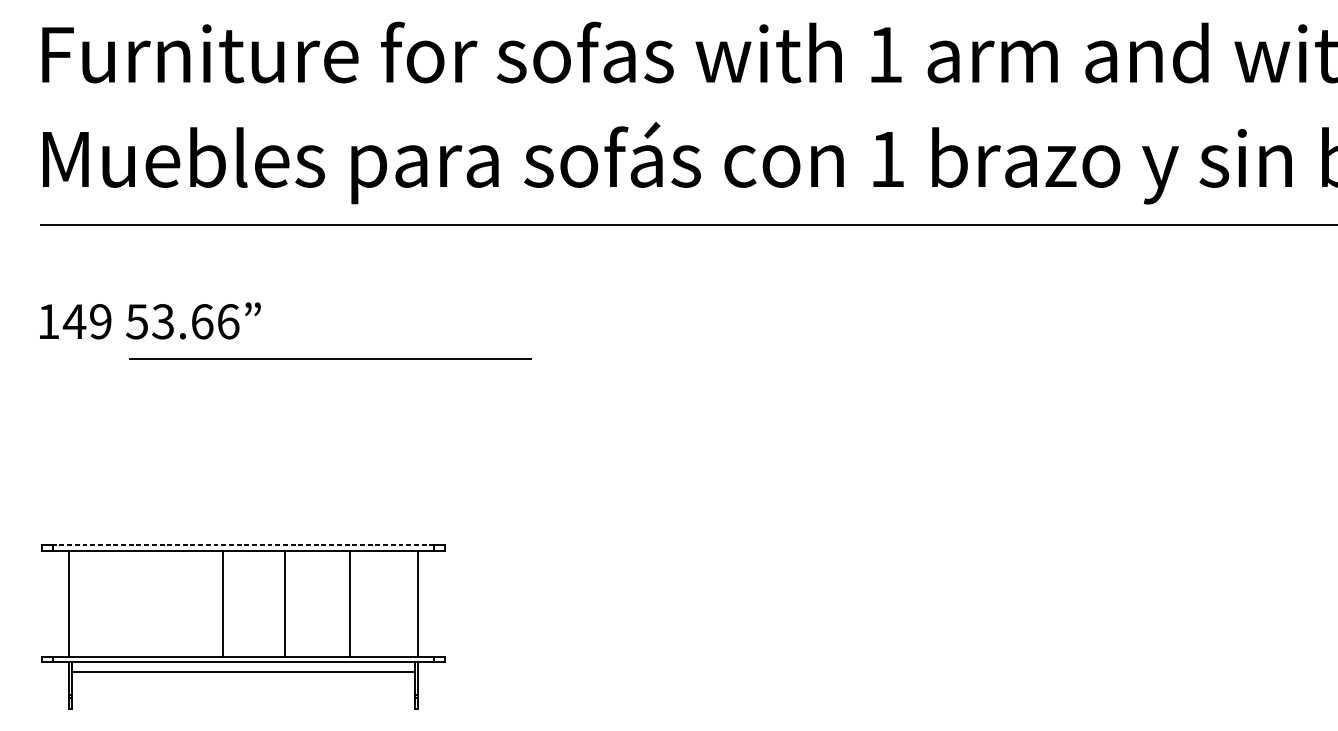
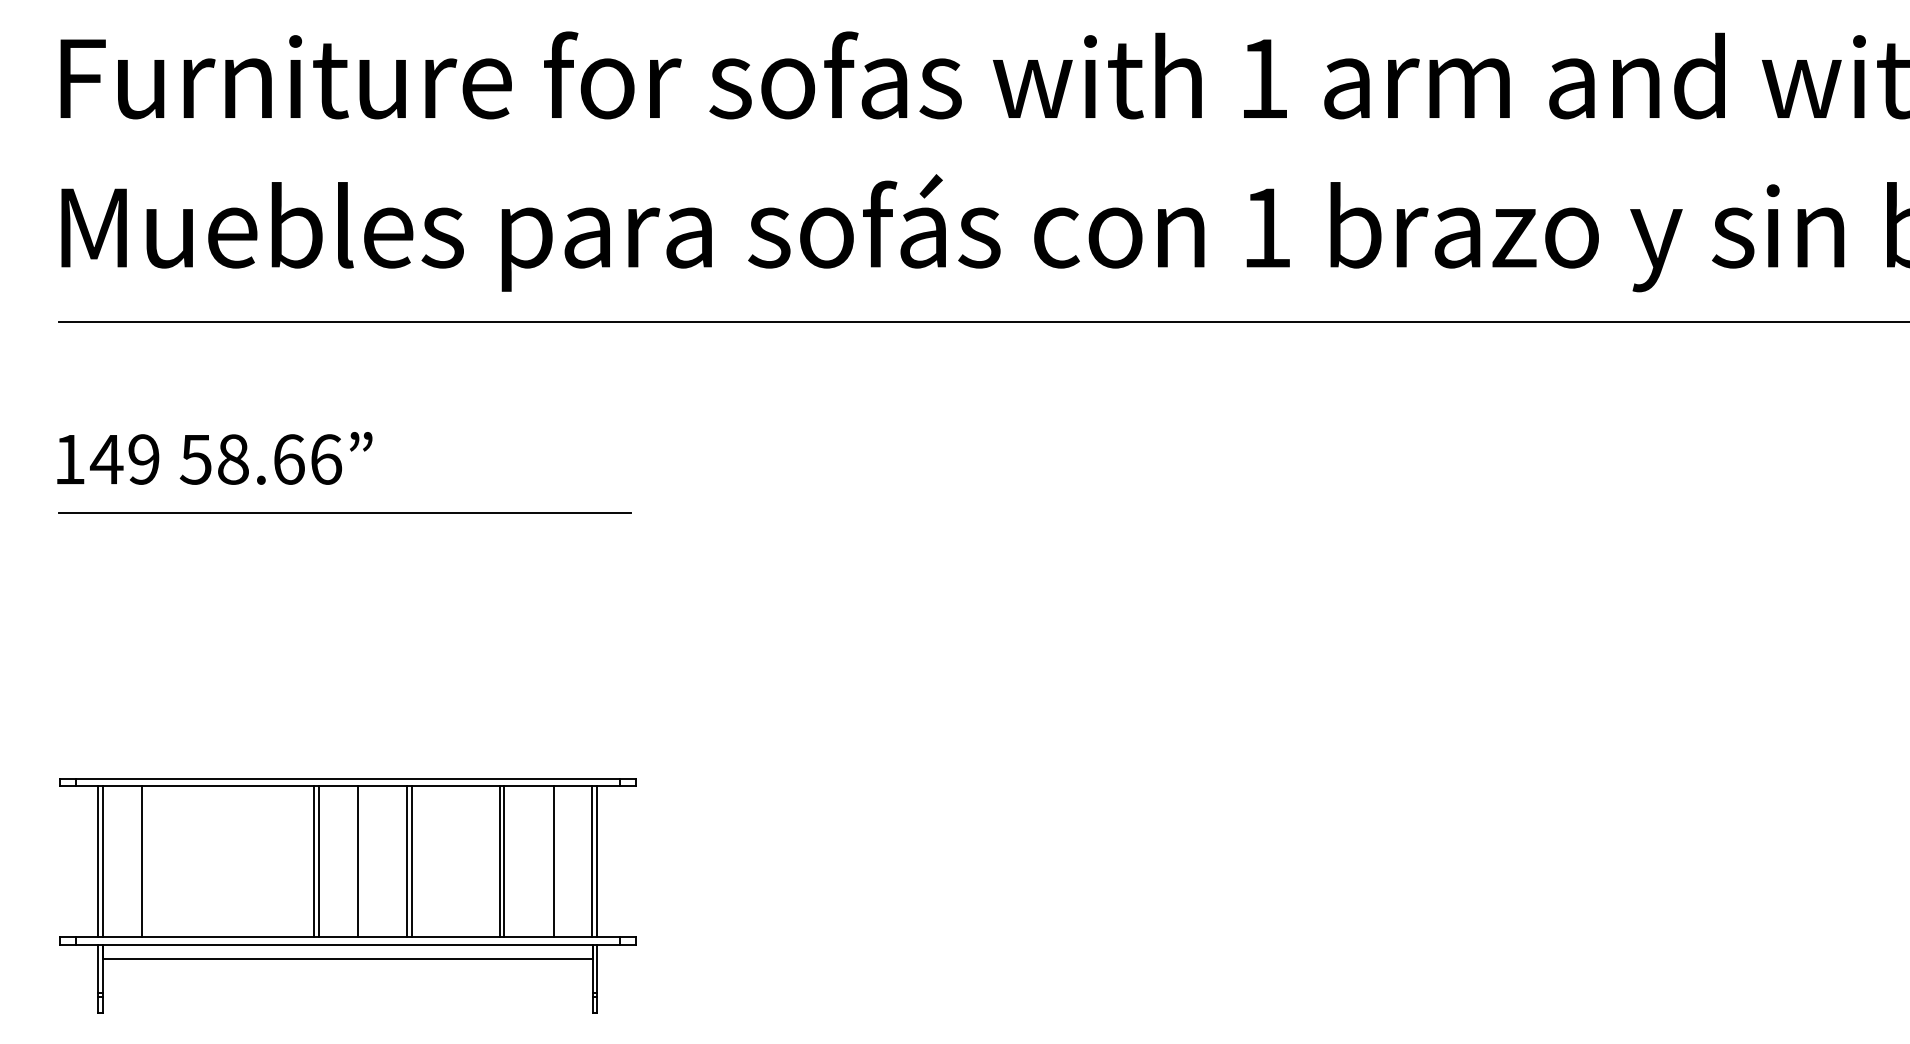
text: (162, 321) -> (232, 459), 53.66 -> 58.66
line: (330, 358) -> (344, 512), moved
line: (243, 545) -> (347, 778), dashed -> solid
line: (72, 603) -> (103, 861), added
line: (98, 603) -> (141, 861), added
line: (220, 603) -> (314, 861), added
line: (250, 603) -> (357, 861), added
line: (288, 603) -> (411, 861), added
line: (352, 603) -> (503, 861), added
line: (387, 603) -> (553, 861), added
line: (414, 603) -> (592, 861), added

